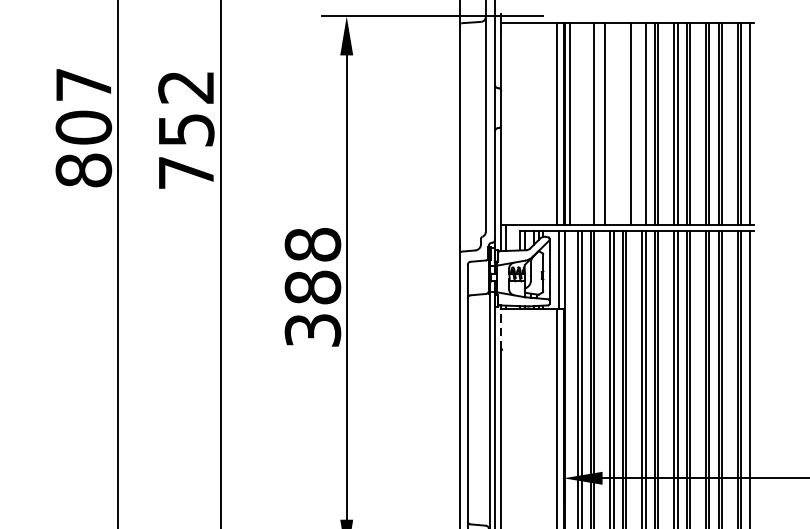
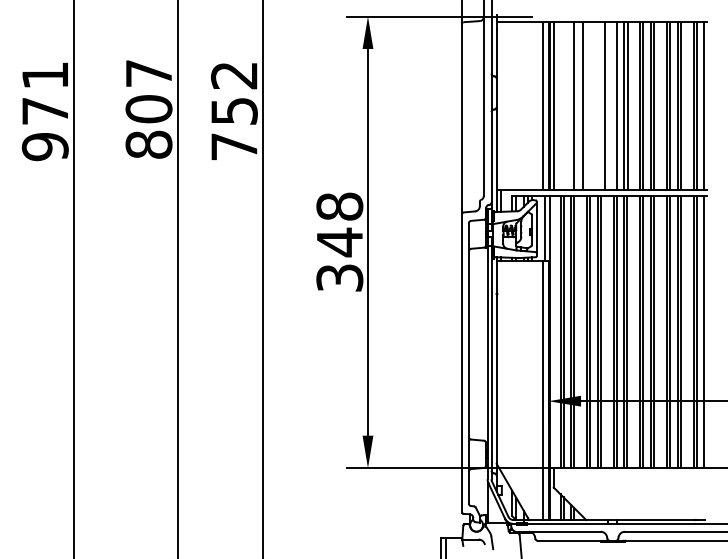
text: (312, 287) -> (339, 242), 388 -> 348
line: (501, 329) -> (496, 277), dashed -> solid

